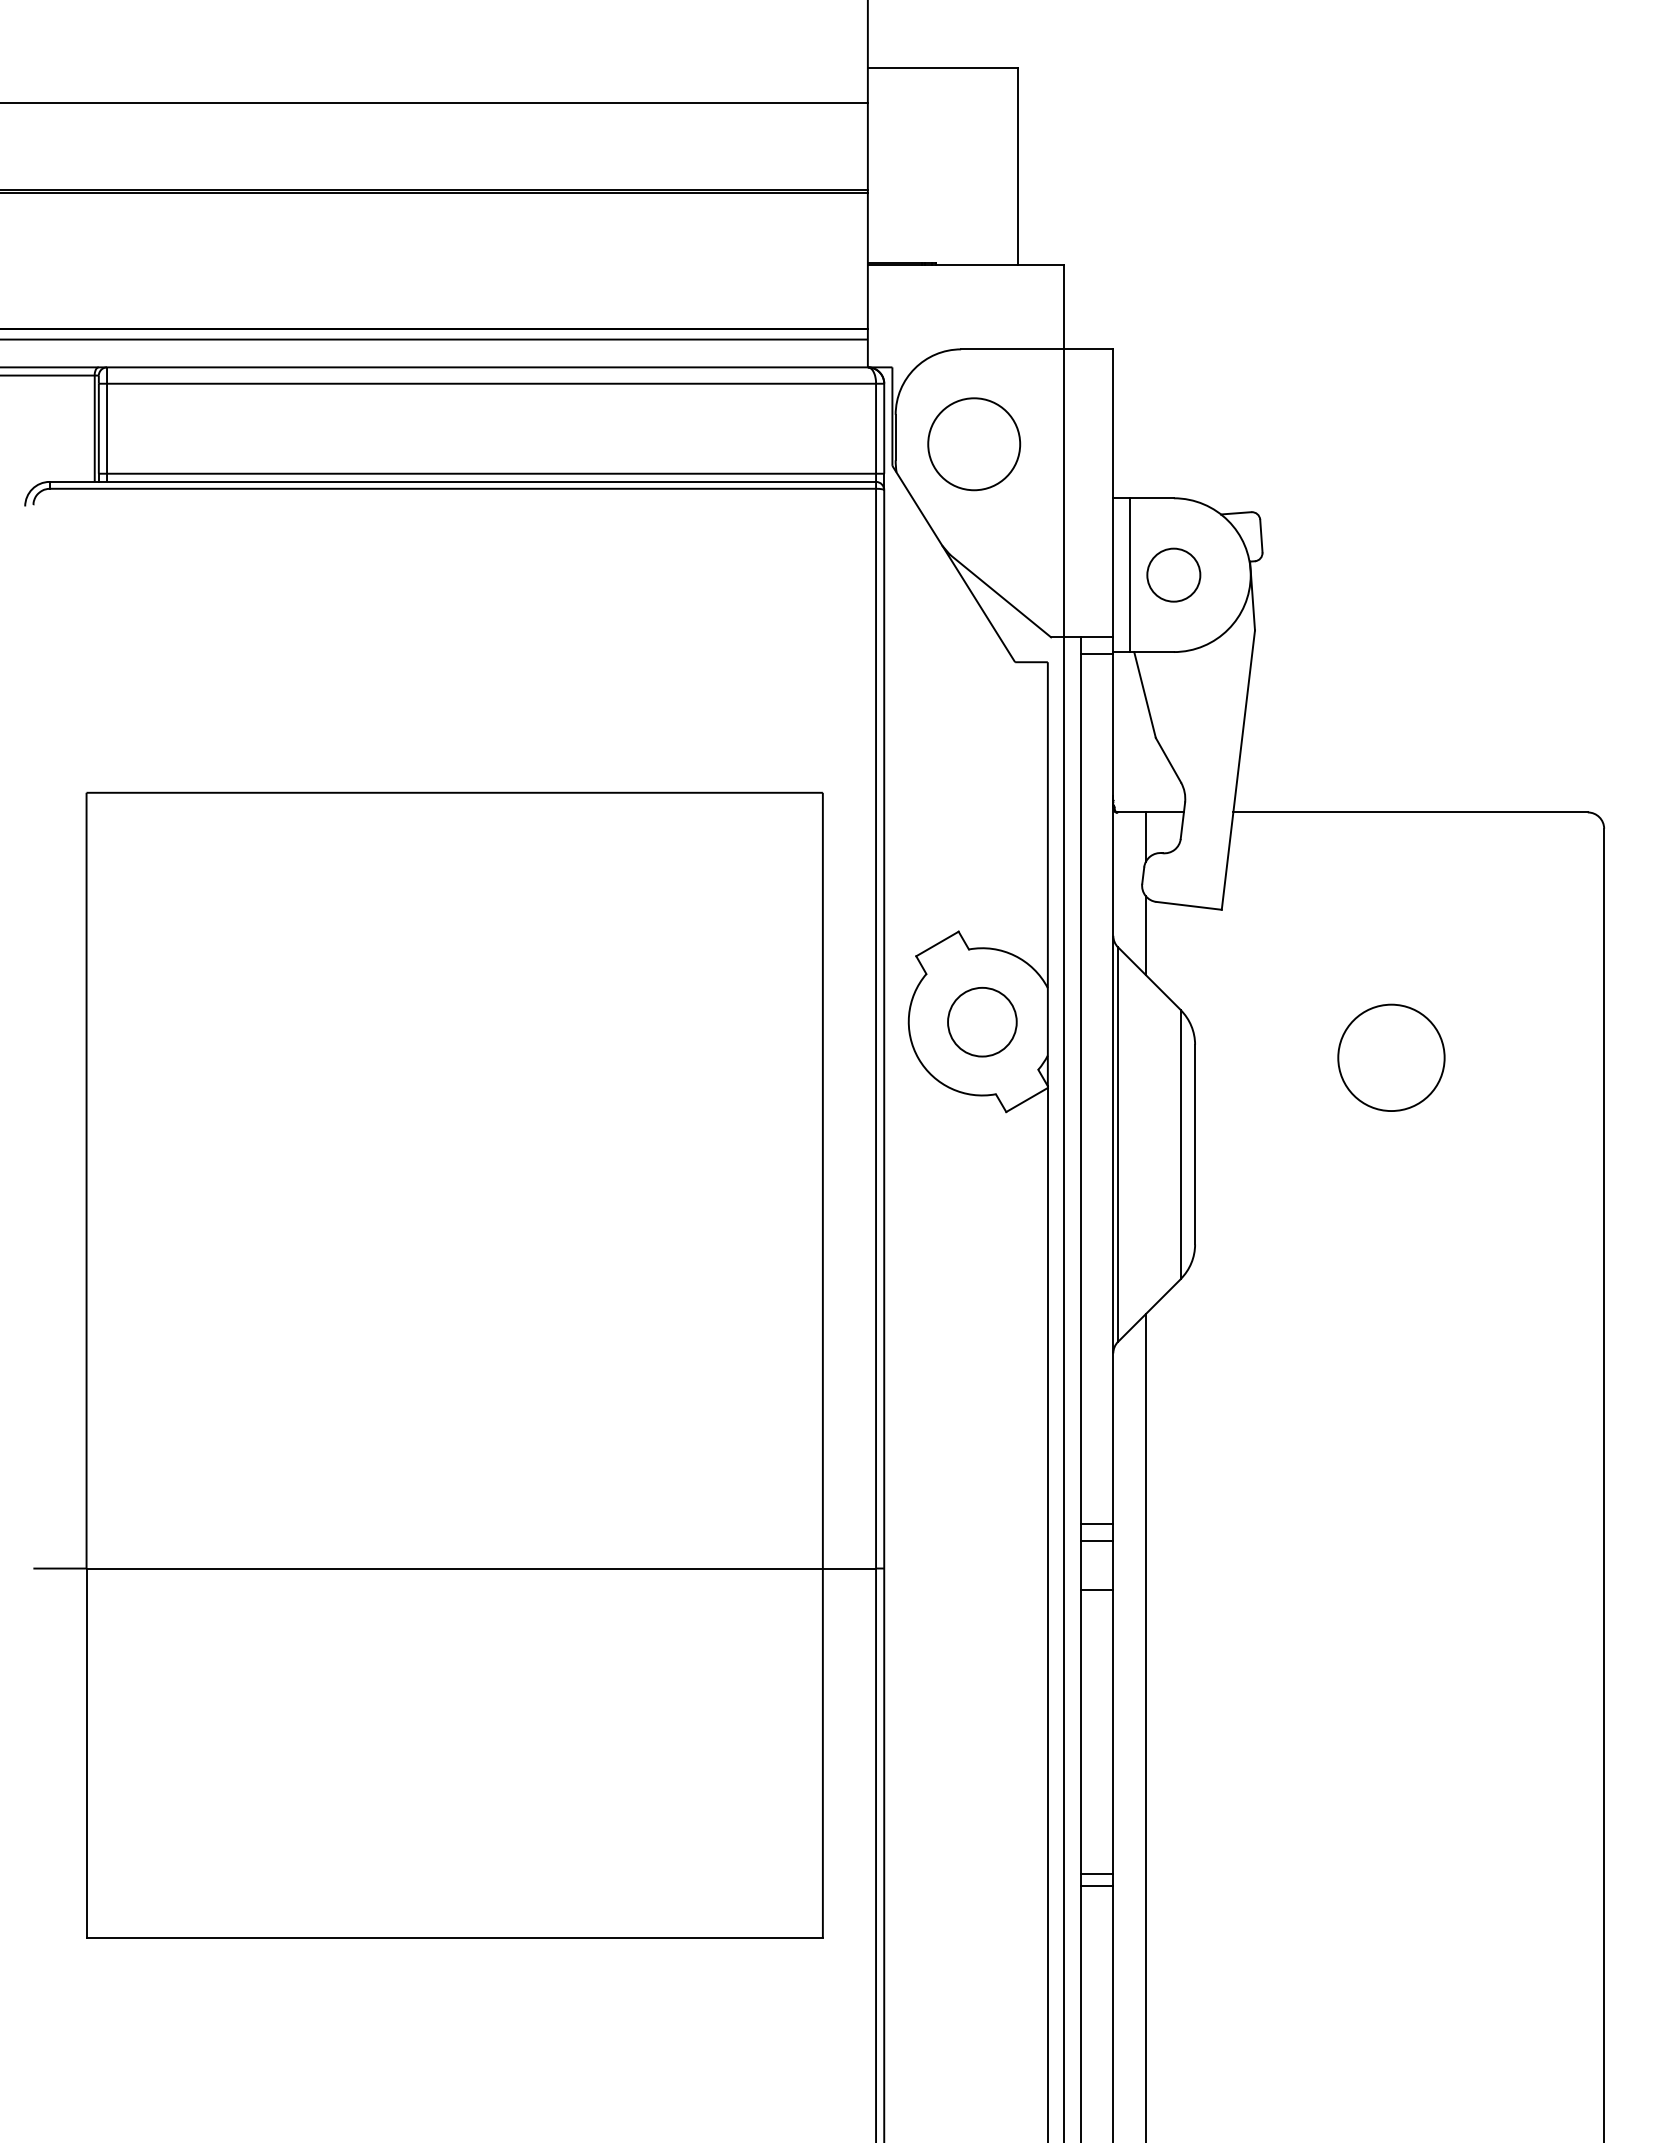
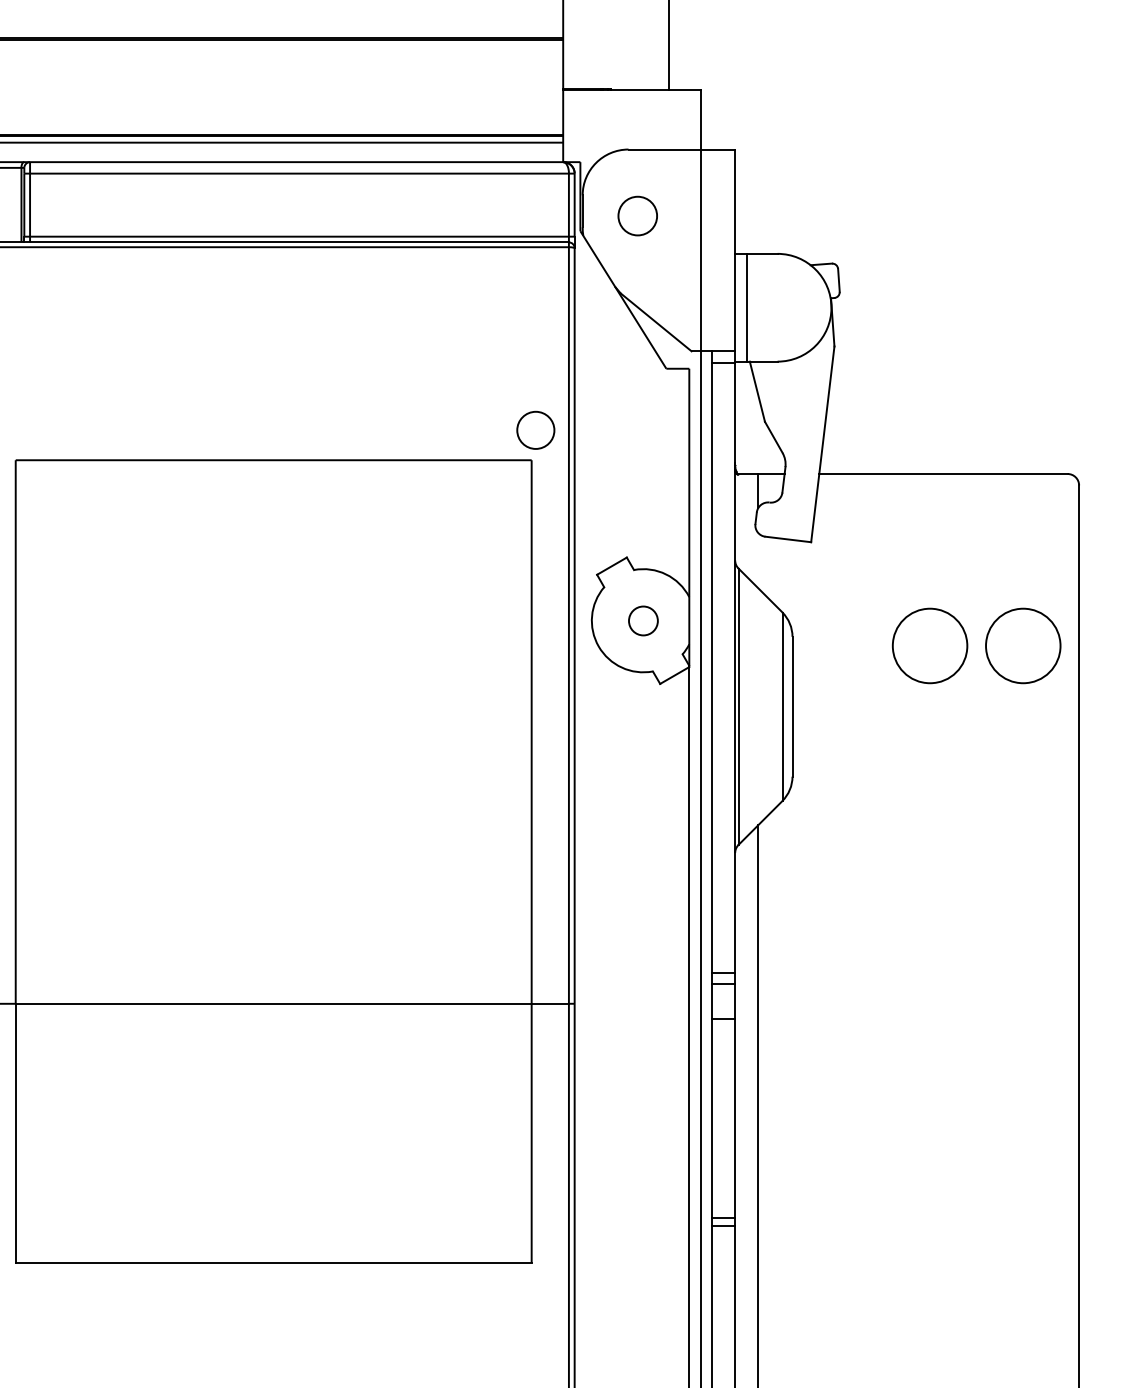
circle: (974, 444) -> (637, 216), size x0.6
circle: (1173, 574) -> (535, 429), moved
line: (1146, 935) -> (758, 560), removed
circle: (982, 1021) -> (643, 620), size x0.6
circle: (1524, 1057) -> (1023, 645), added

